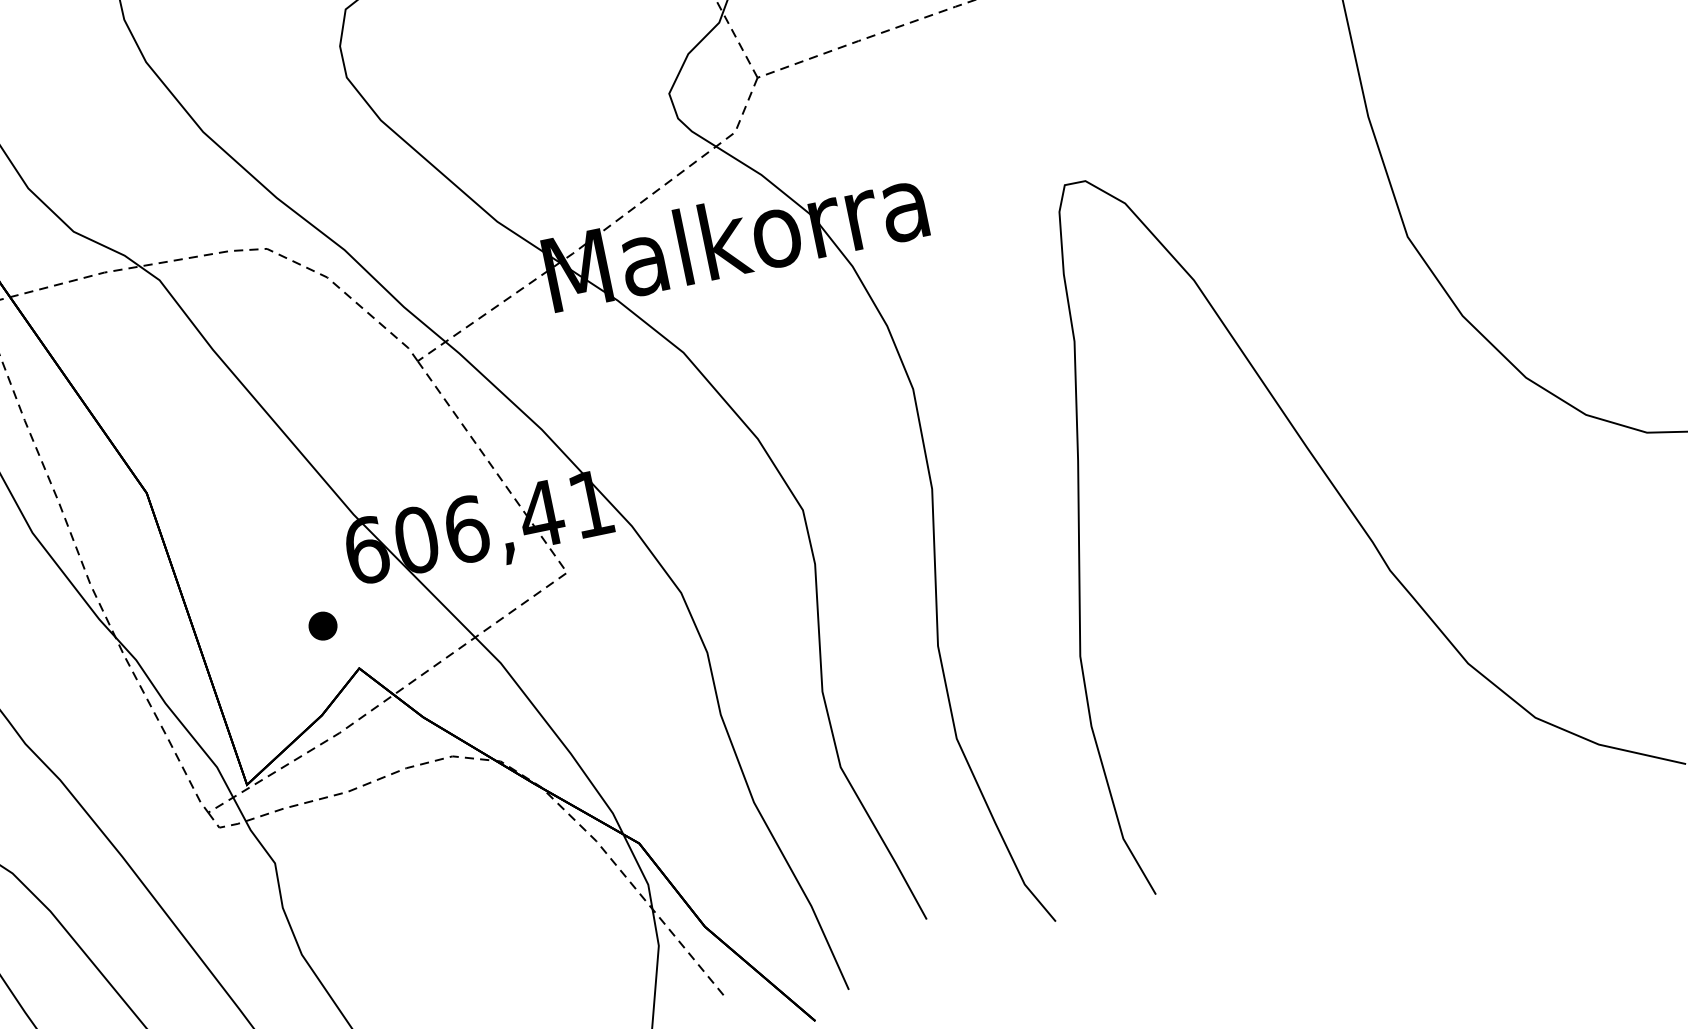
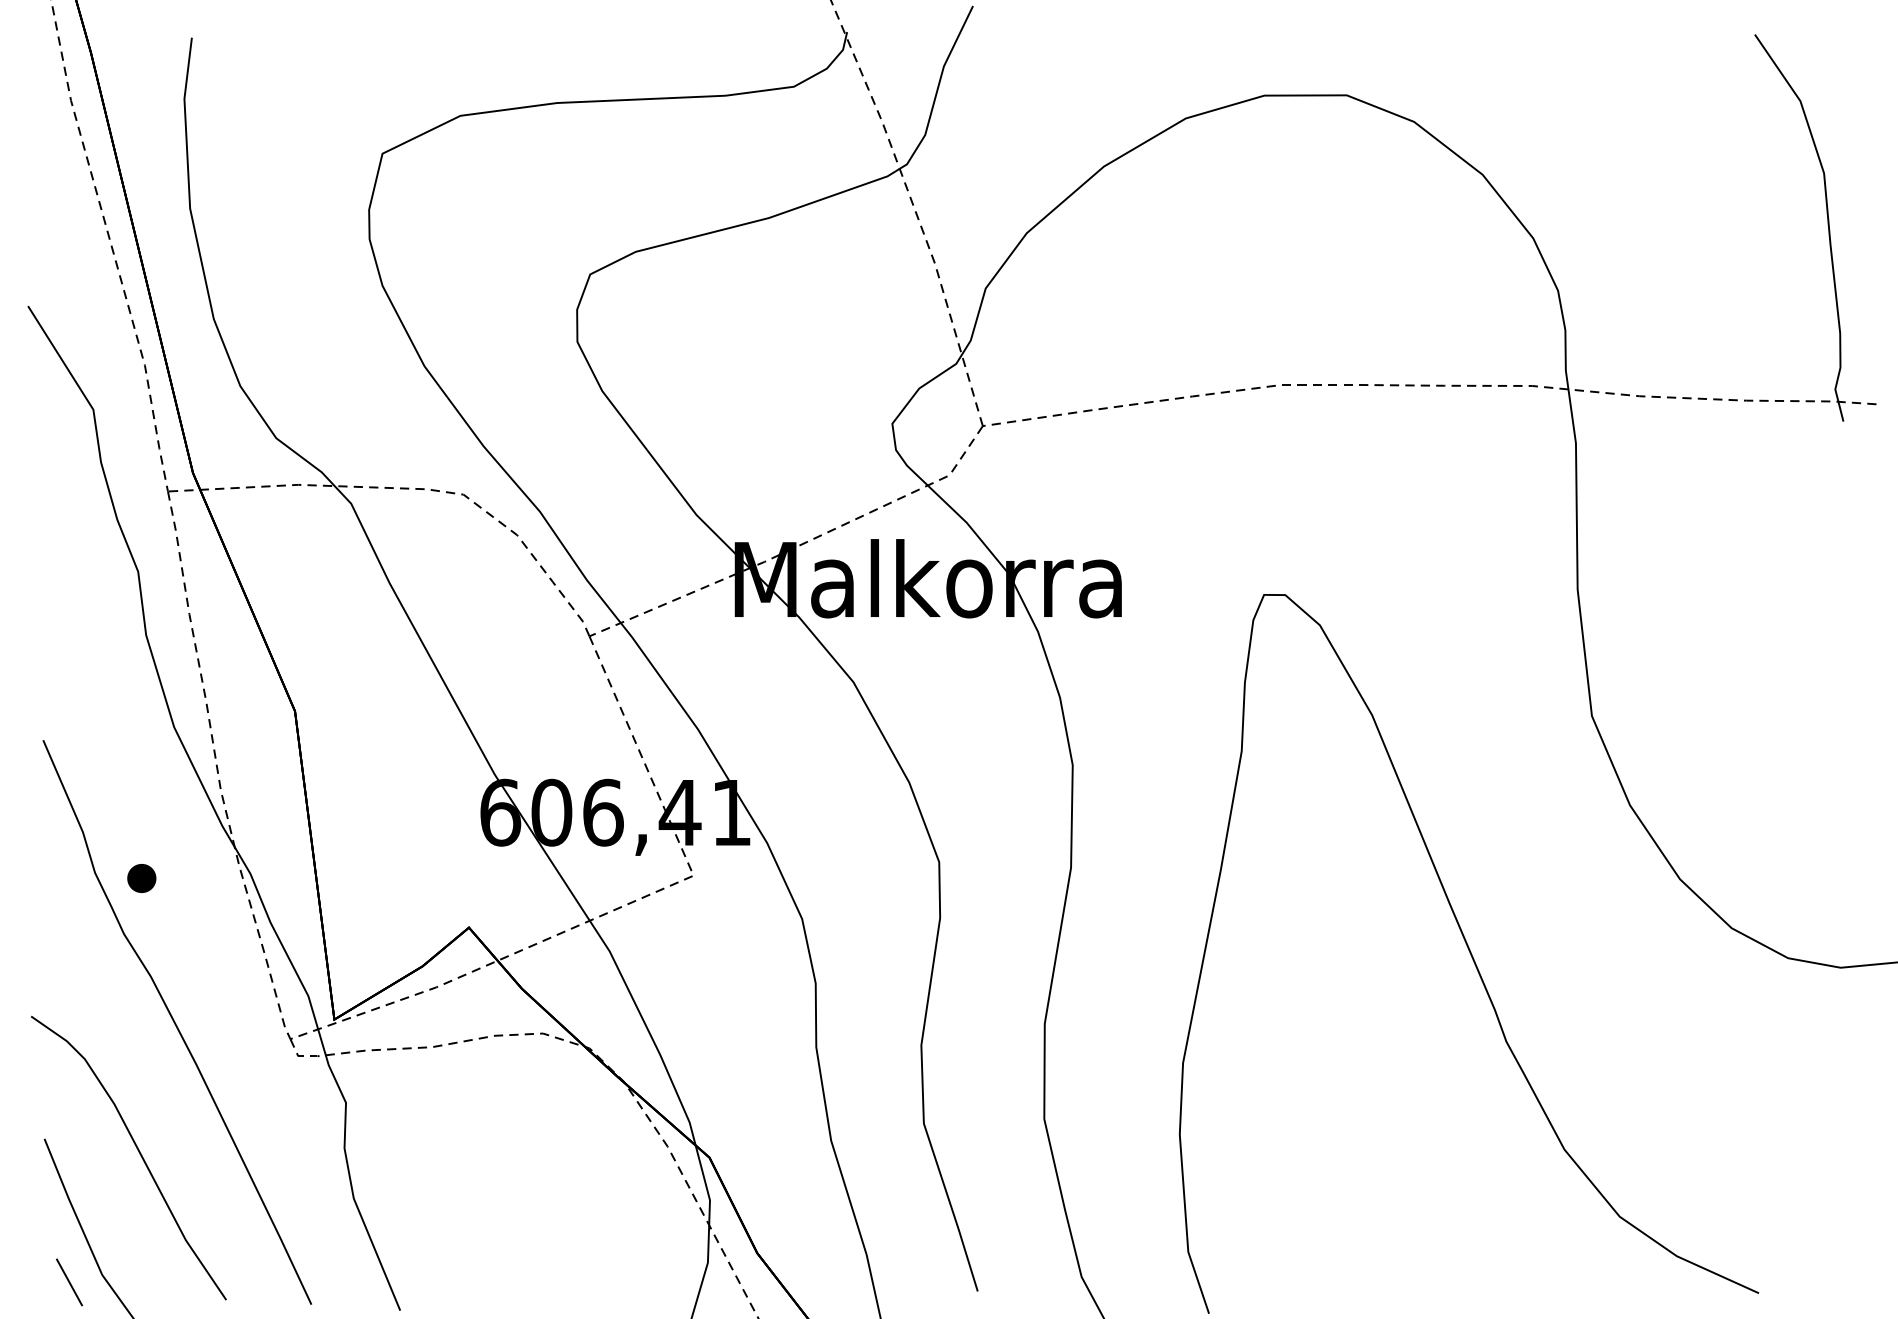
part: (322, 626) -> (141, 878), moved

